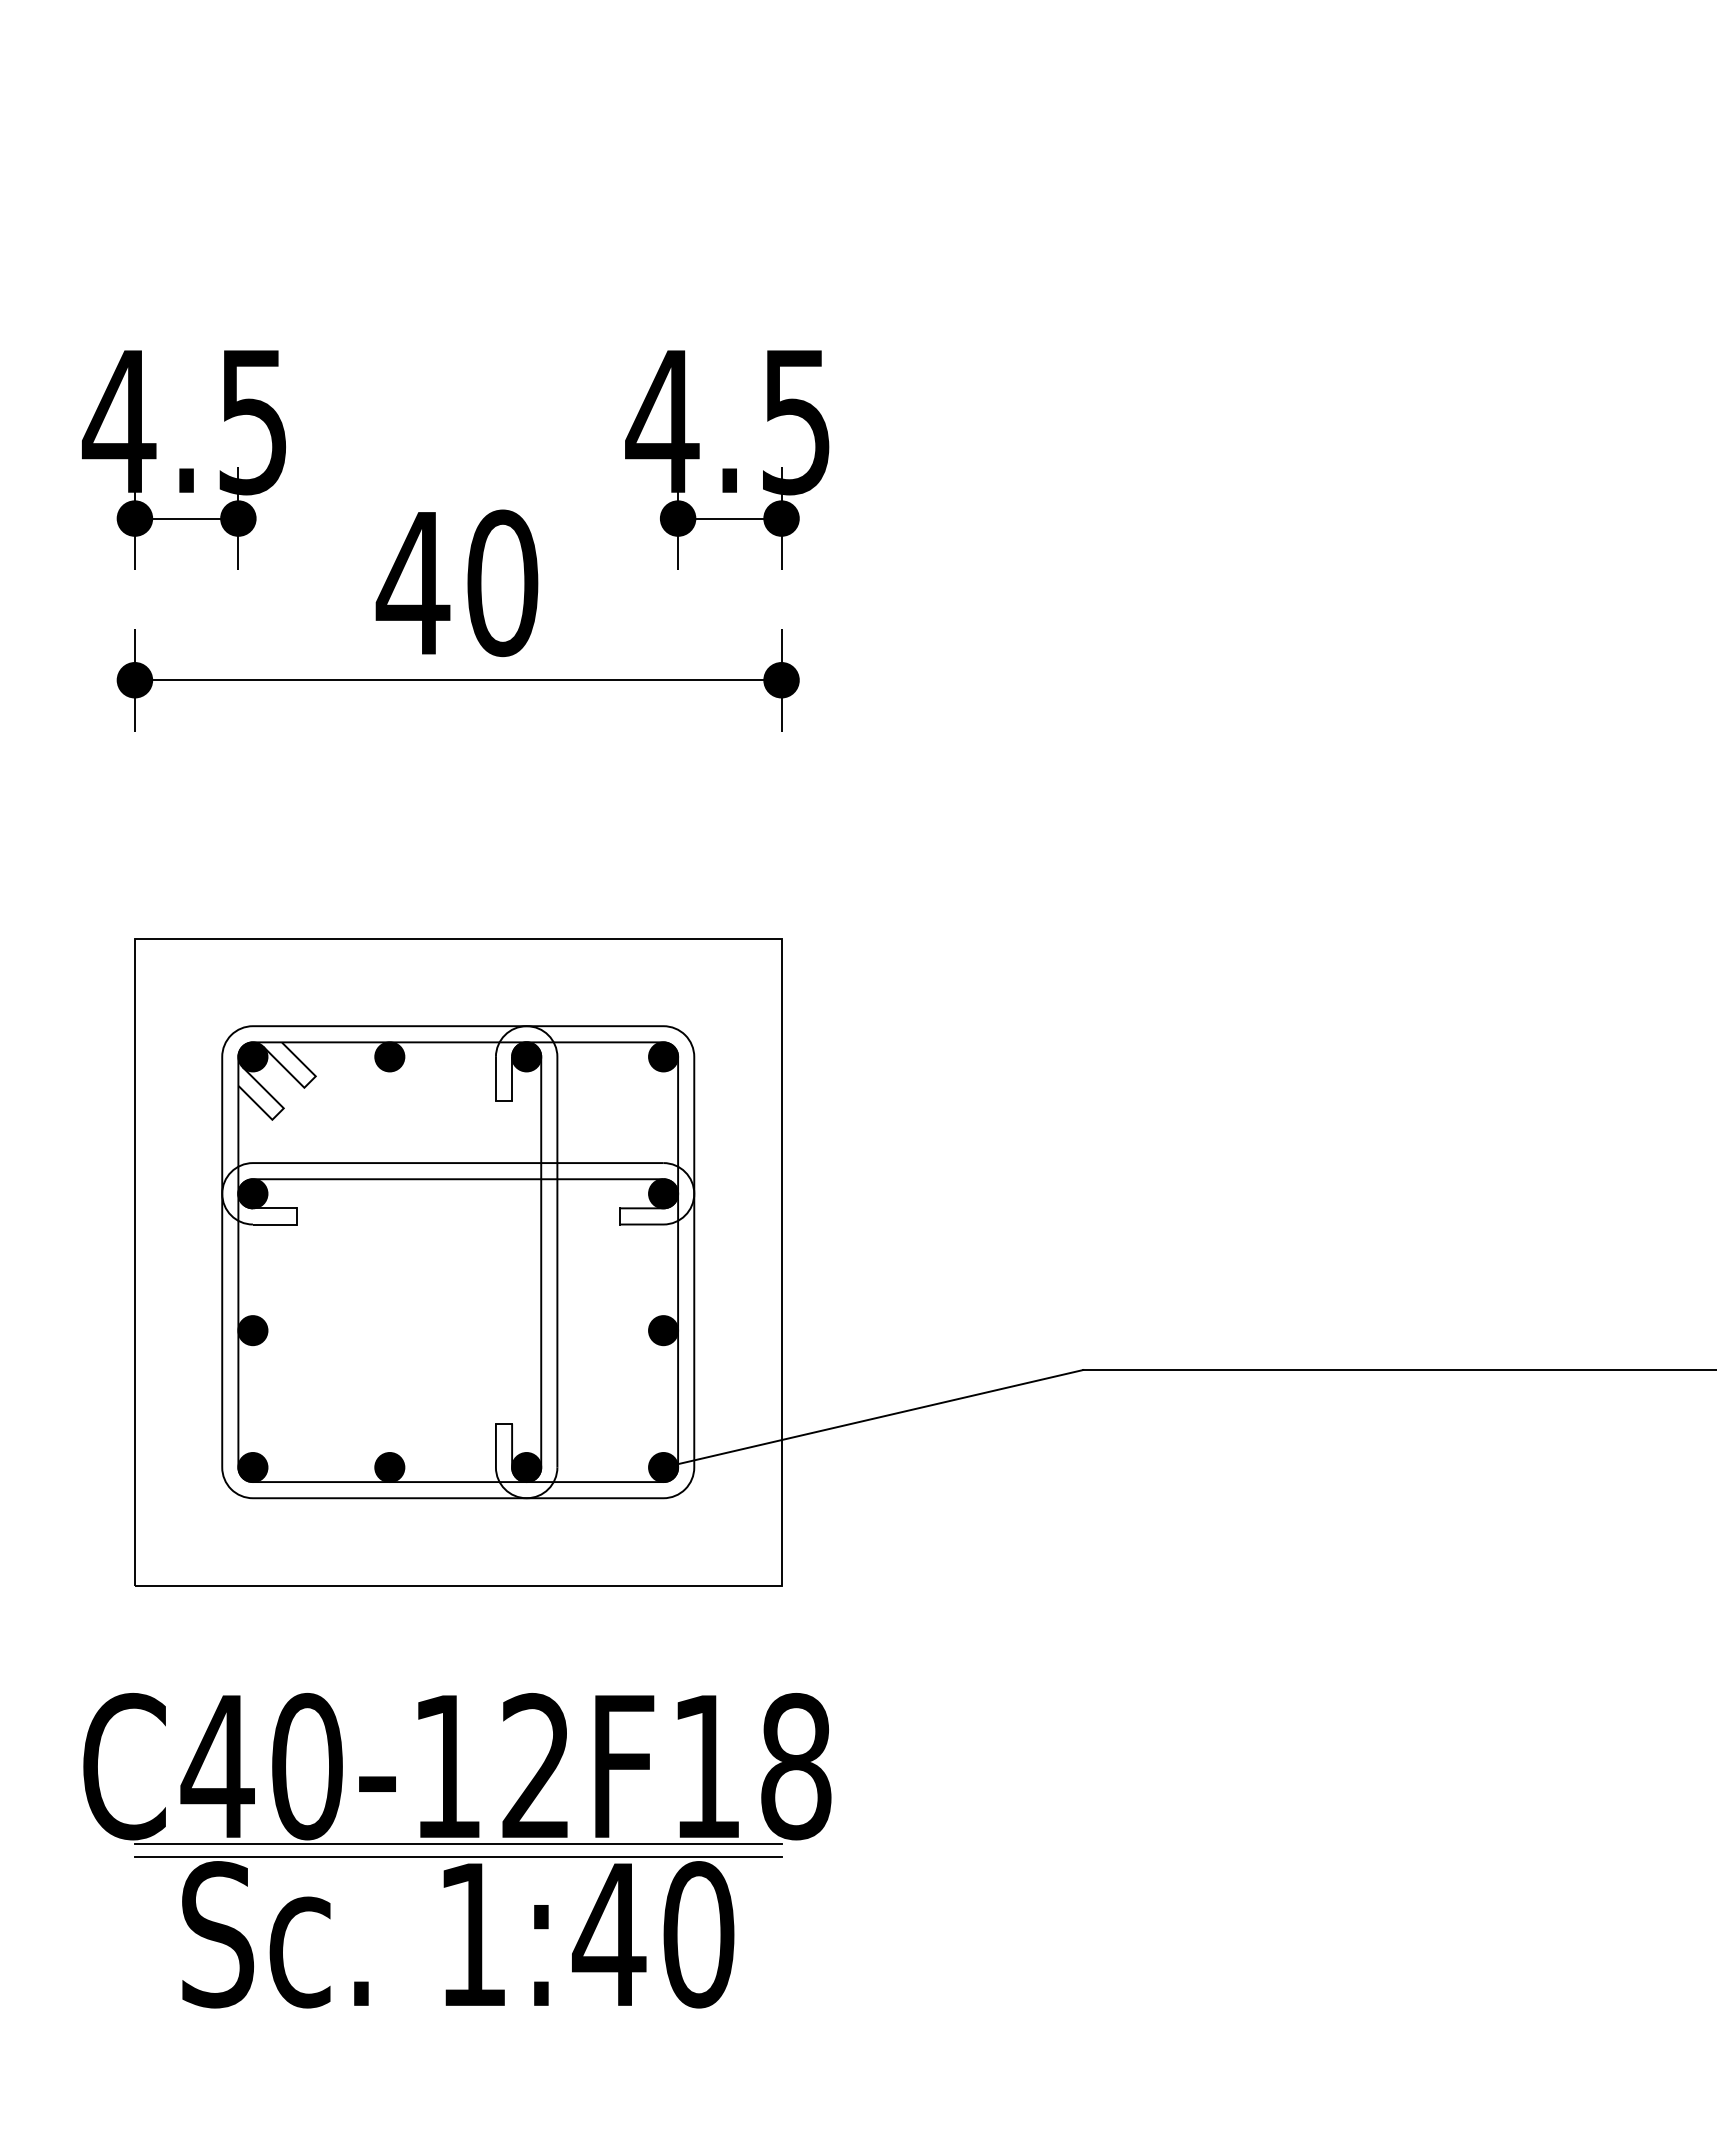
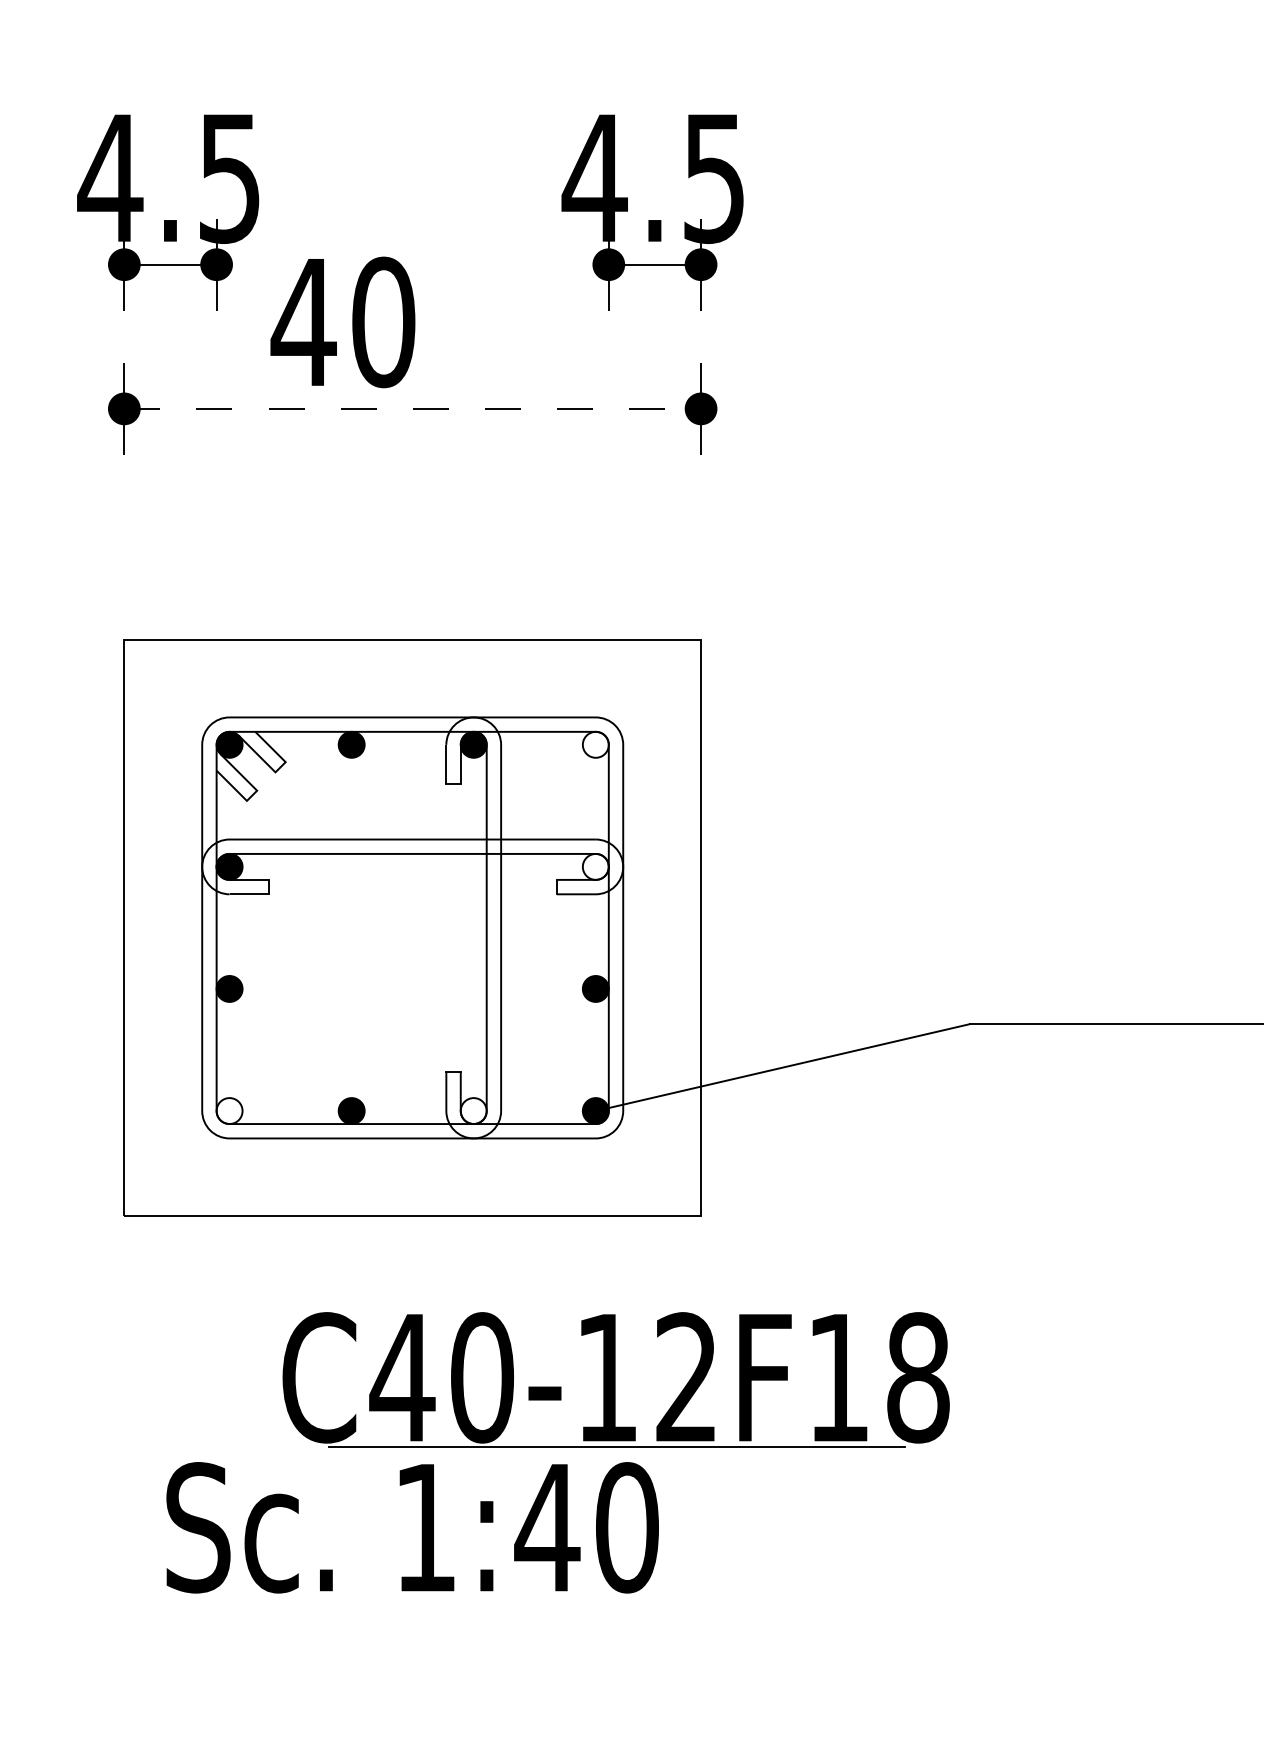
text: (456, 583) -> (342, 322), moved
line: (458, 680) -> (412, 409), solid -> dashed
fill: (663, 1056) -> (595, 744), removed
fill: (663, 1193) -> (595, 866), removed
fill: (252, 1467) -> (229, 1111), removed
fill: (526, 1467) -> (473, 1111), removed
part: (457, 1768) -> (616, 1379), moved
line: (457, 1857) -> (412, 1458), removed

